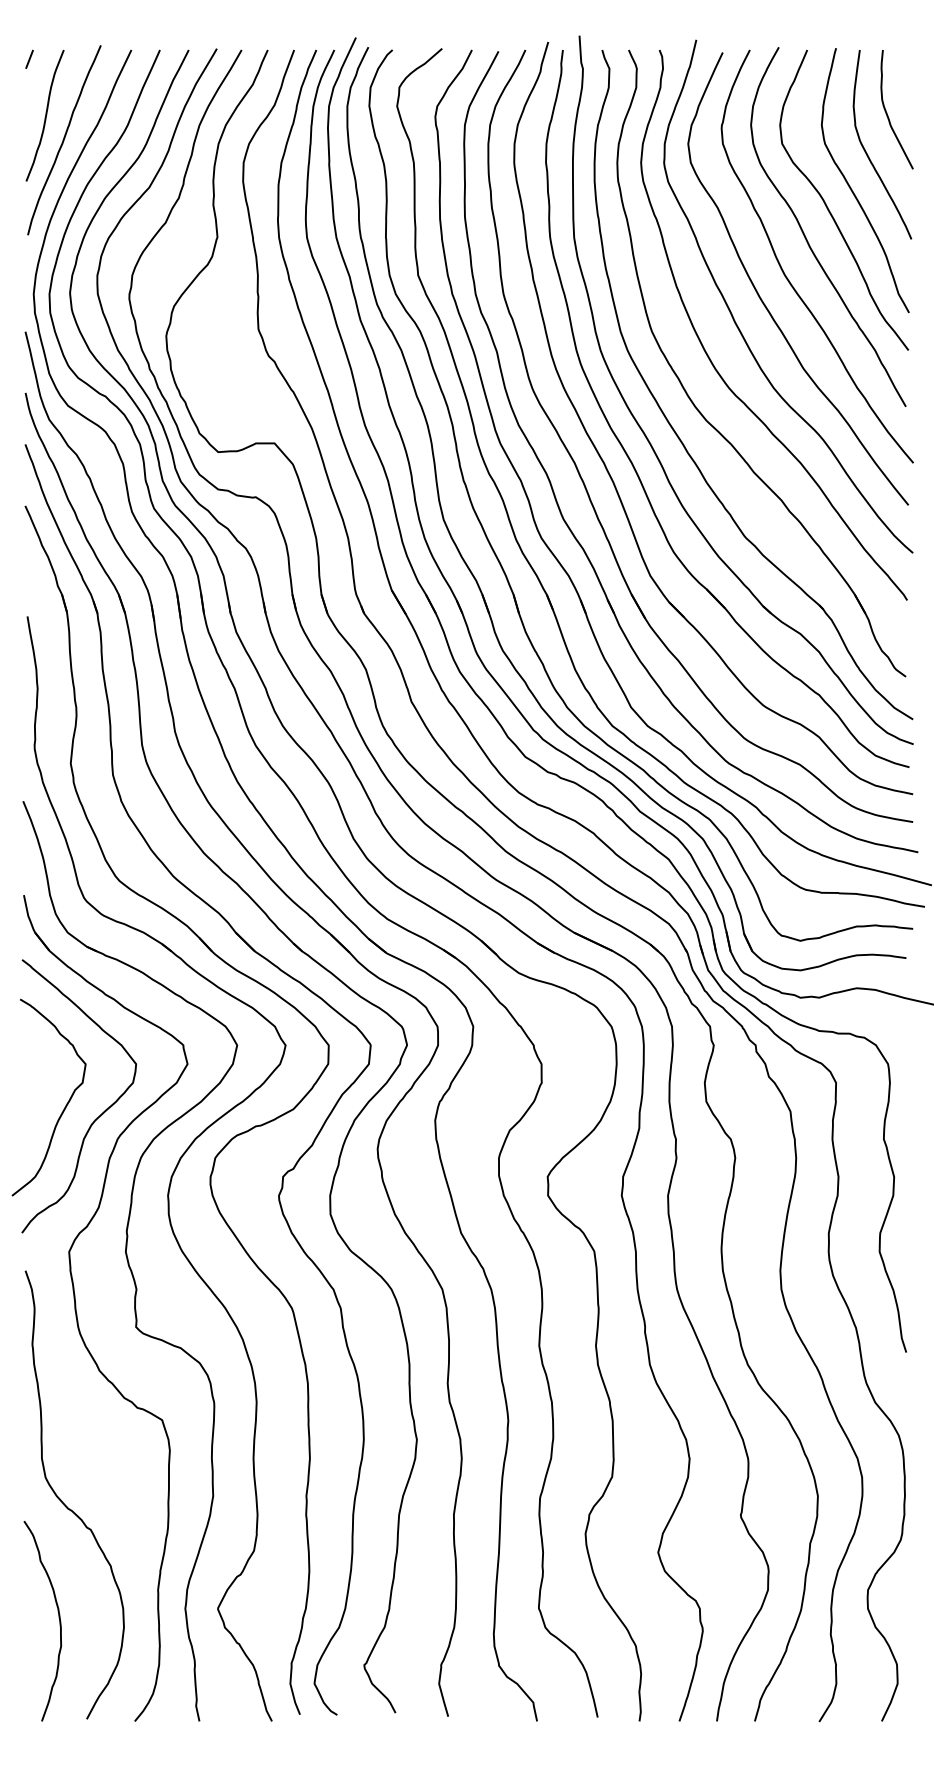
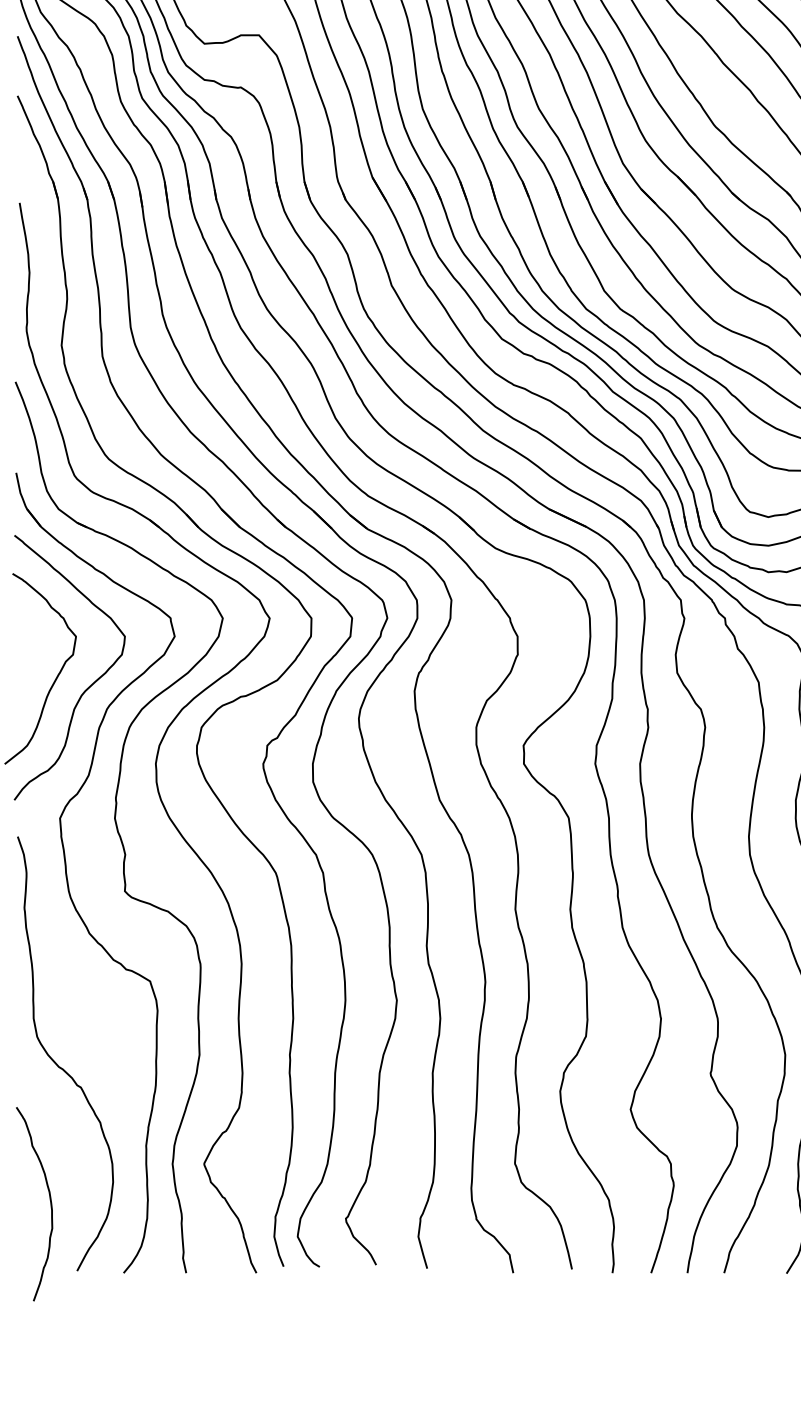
curve: (58, 1618) -> (49, 1201), moved

